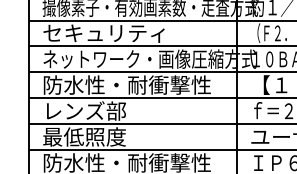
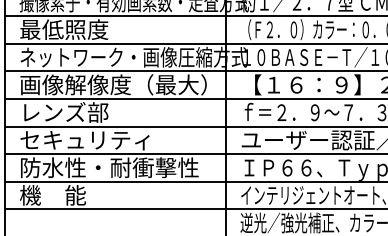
text: (103, 33) -> (84, 29), セキュリティ -> 最低照度
text: (130, 84) -> (113, 84), 防水性・耐衝撃性 -> 画像解像度（最大）
text: (103, 136) -> (84, 139), 最低照度 -> セキュリティ

